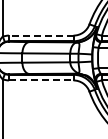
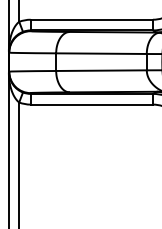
line: (40, 35) -> (90, 19), dashed -> solid
line: (41, 80) -> (92, 104), dashed -> solid

